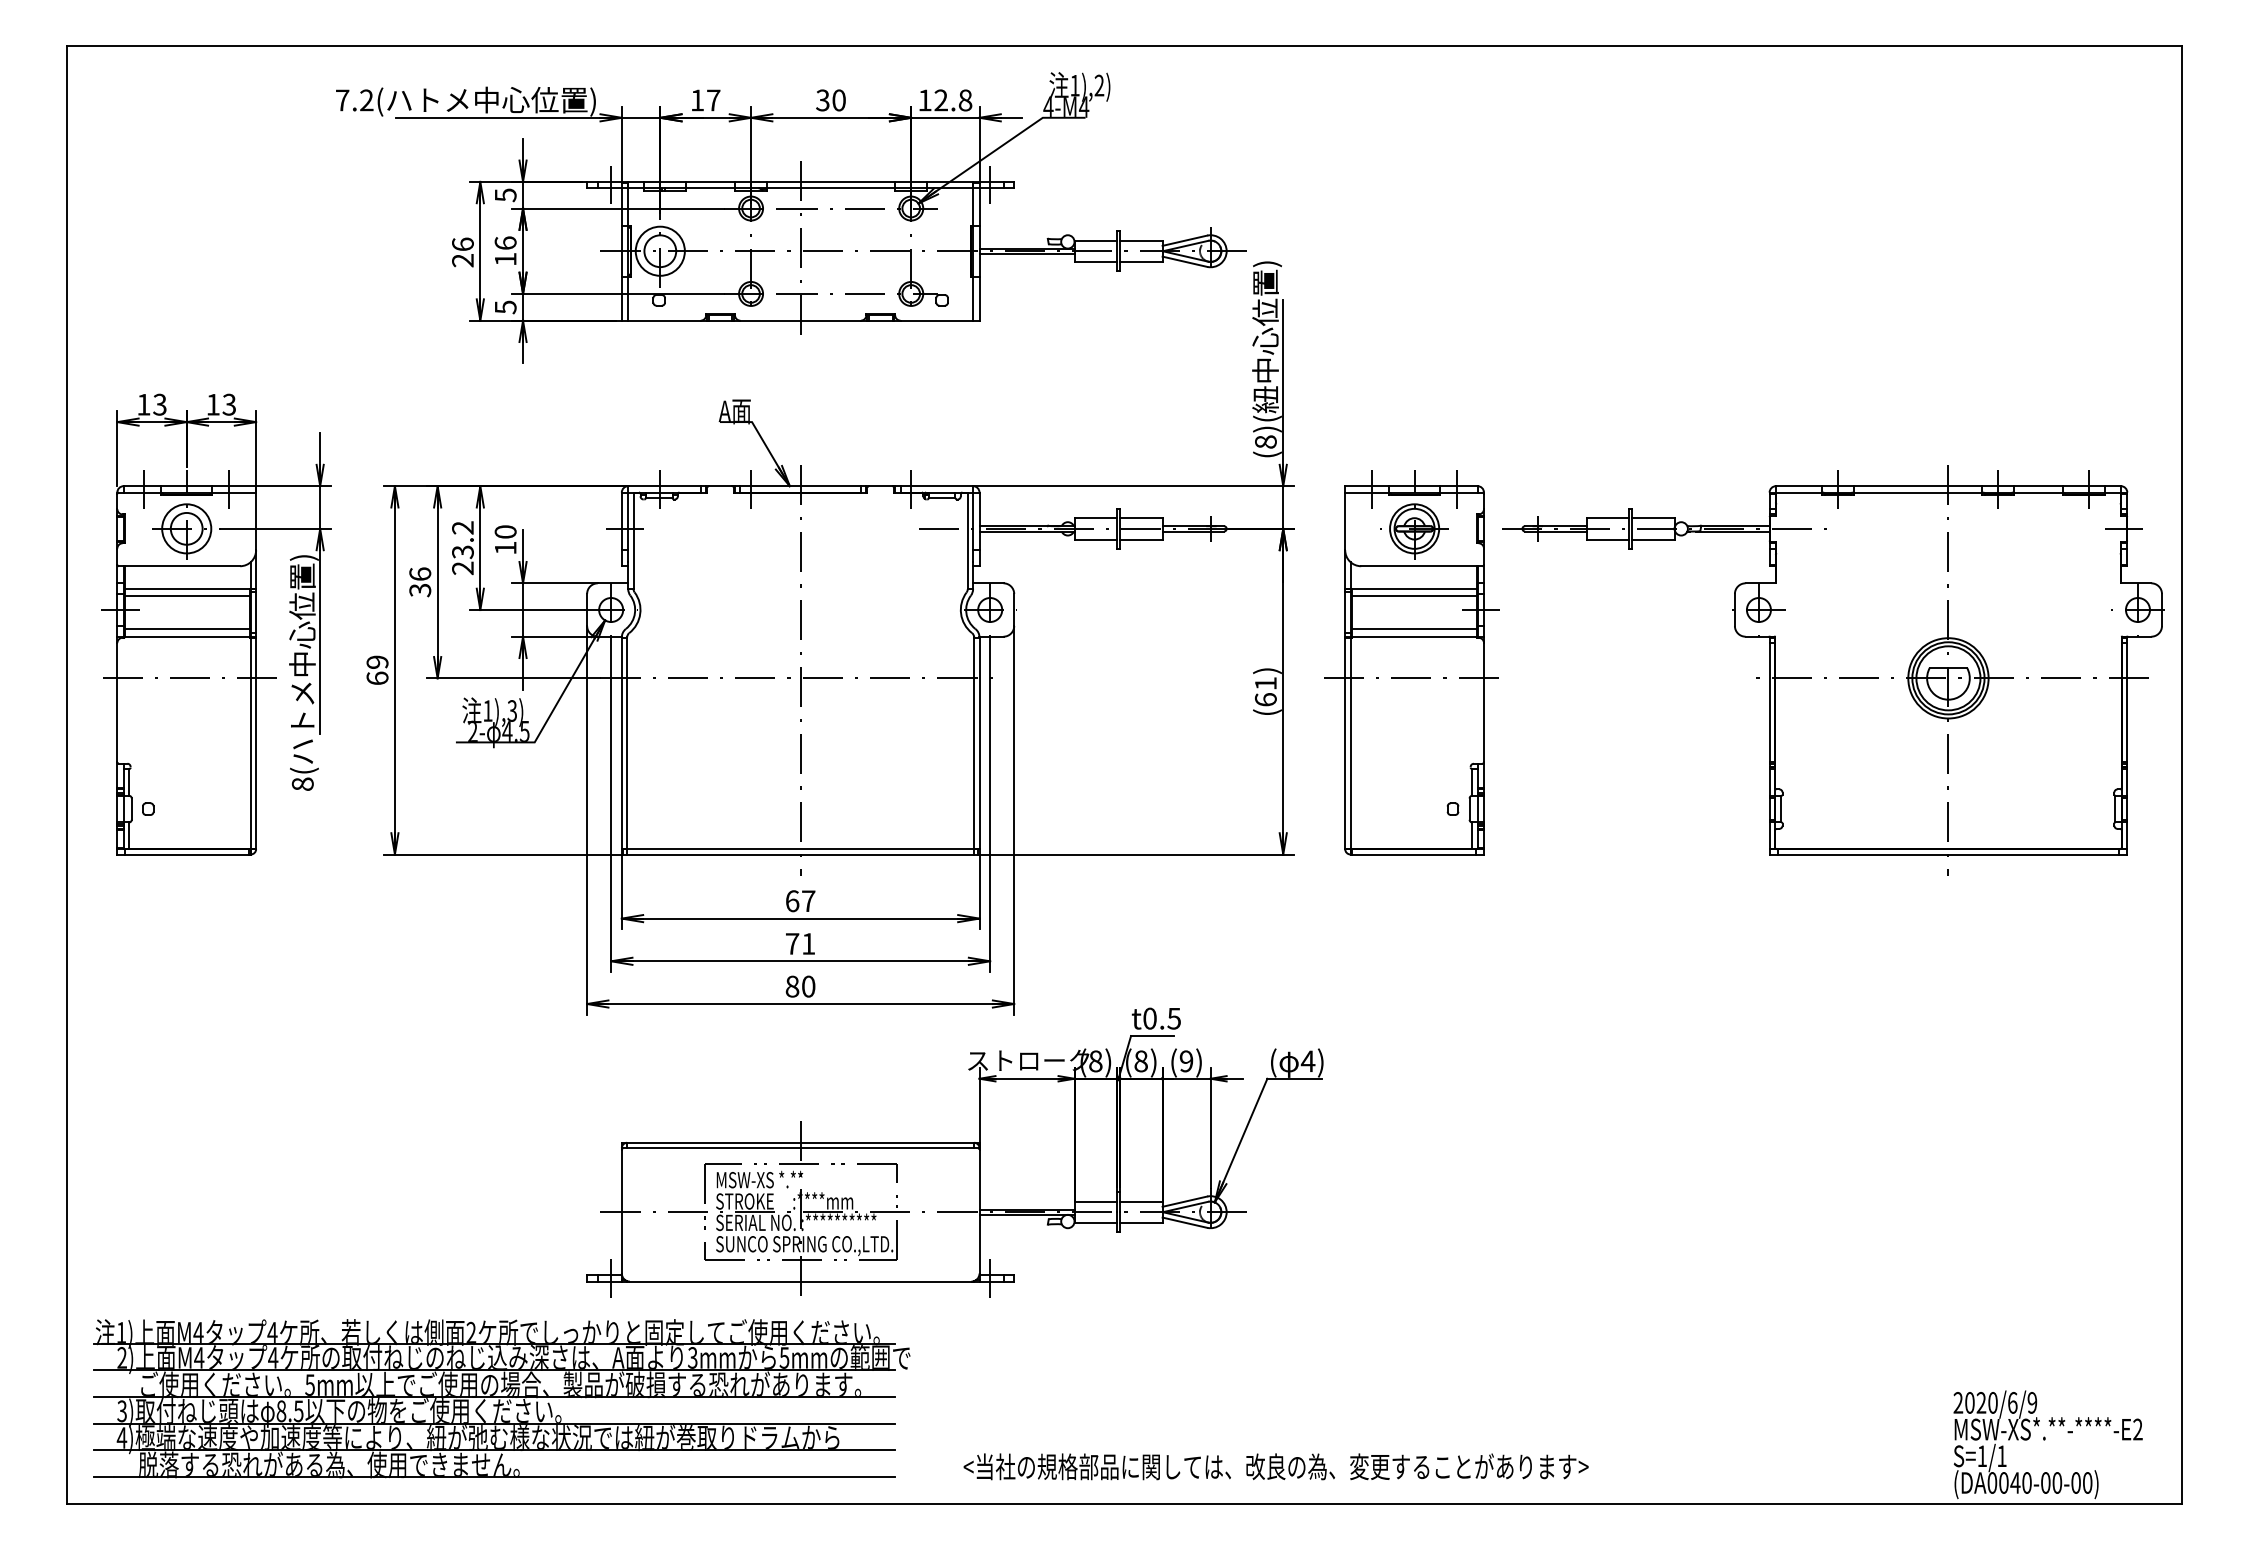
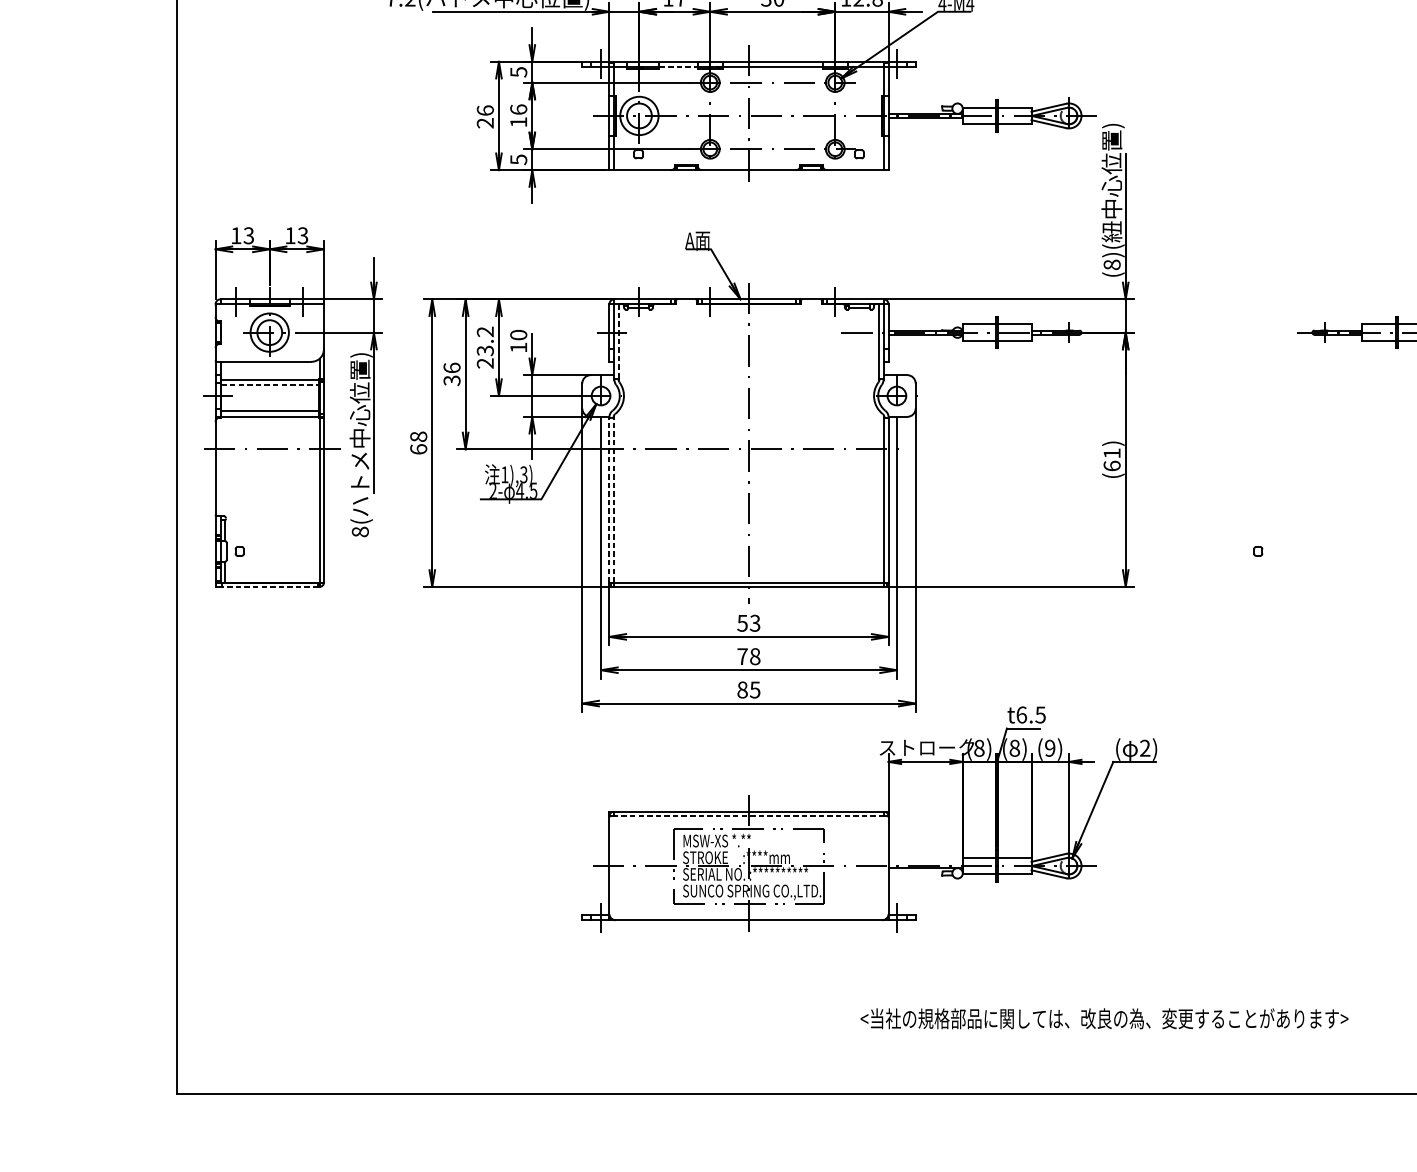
line: (710, 188) -> (678, 66), solid -> dashed
line: (633, 541) -> (618, 342), solid -> dashed
line: (187, 595) -> (270, 384), solid -> dashed
text: (377, 661) -> (418, 436), 69 -> 68
part: (1411, 662) -> (1225, 436), removed
line: (621, 743) -> (609, 500), solid -> dashed
line: (627, 743) -> (613, 500), solid -> dashed
line: (187, 854) -> (270, 586), solid -> dashed
text: (800, 901) -> (748, 623), 67 -> 53
text: (808, 943) -> (755, 656), 71 -> 78
text: (808, 986) -> (755, 689), 80 -> 85
text: (1149, 1018) -> (1021, 714), t0.5 -> t6.5
text: (1307, 1060) -> (1144, 747), 4) -> 2)
line: (800, 1148) -> (748, 816), solid -> dashed
line: (1026, 1209) -> (925, 863), removed
part: (501, 1398) -> (515, 1011), removed
text: (1275, 1466) -> (1104, 1018), moved

